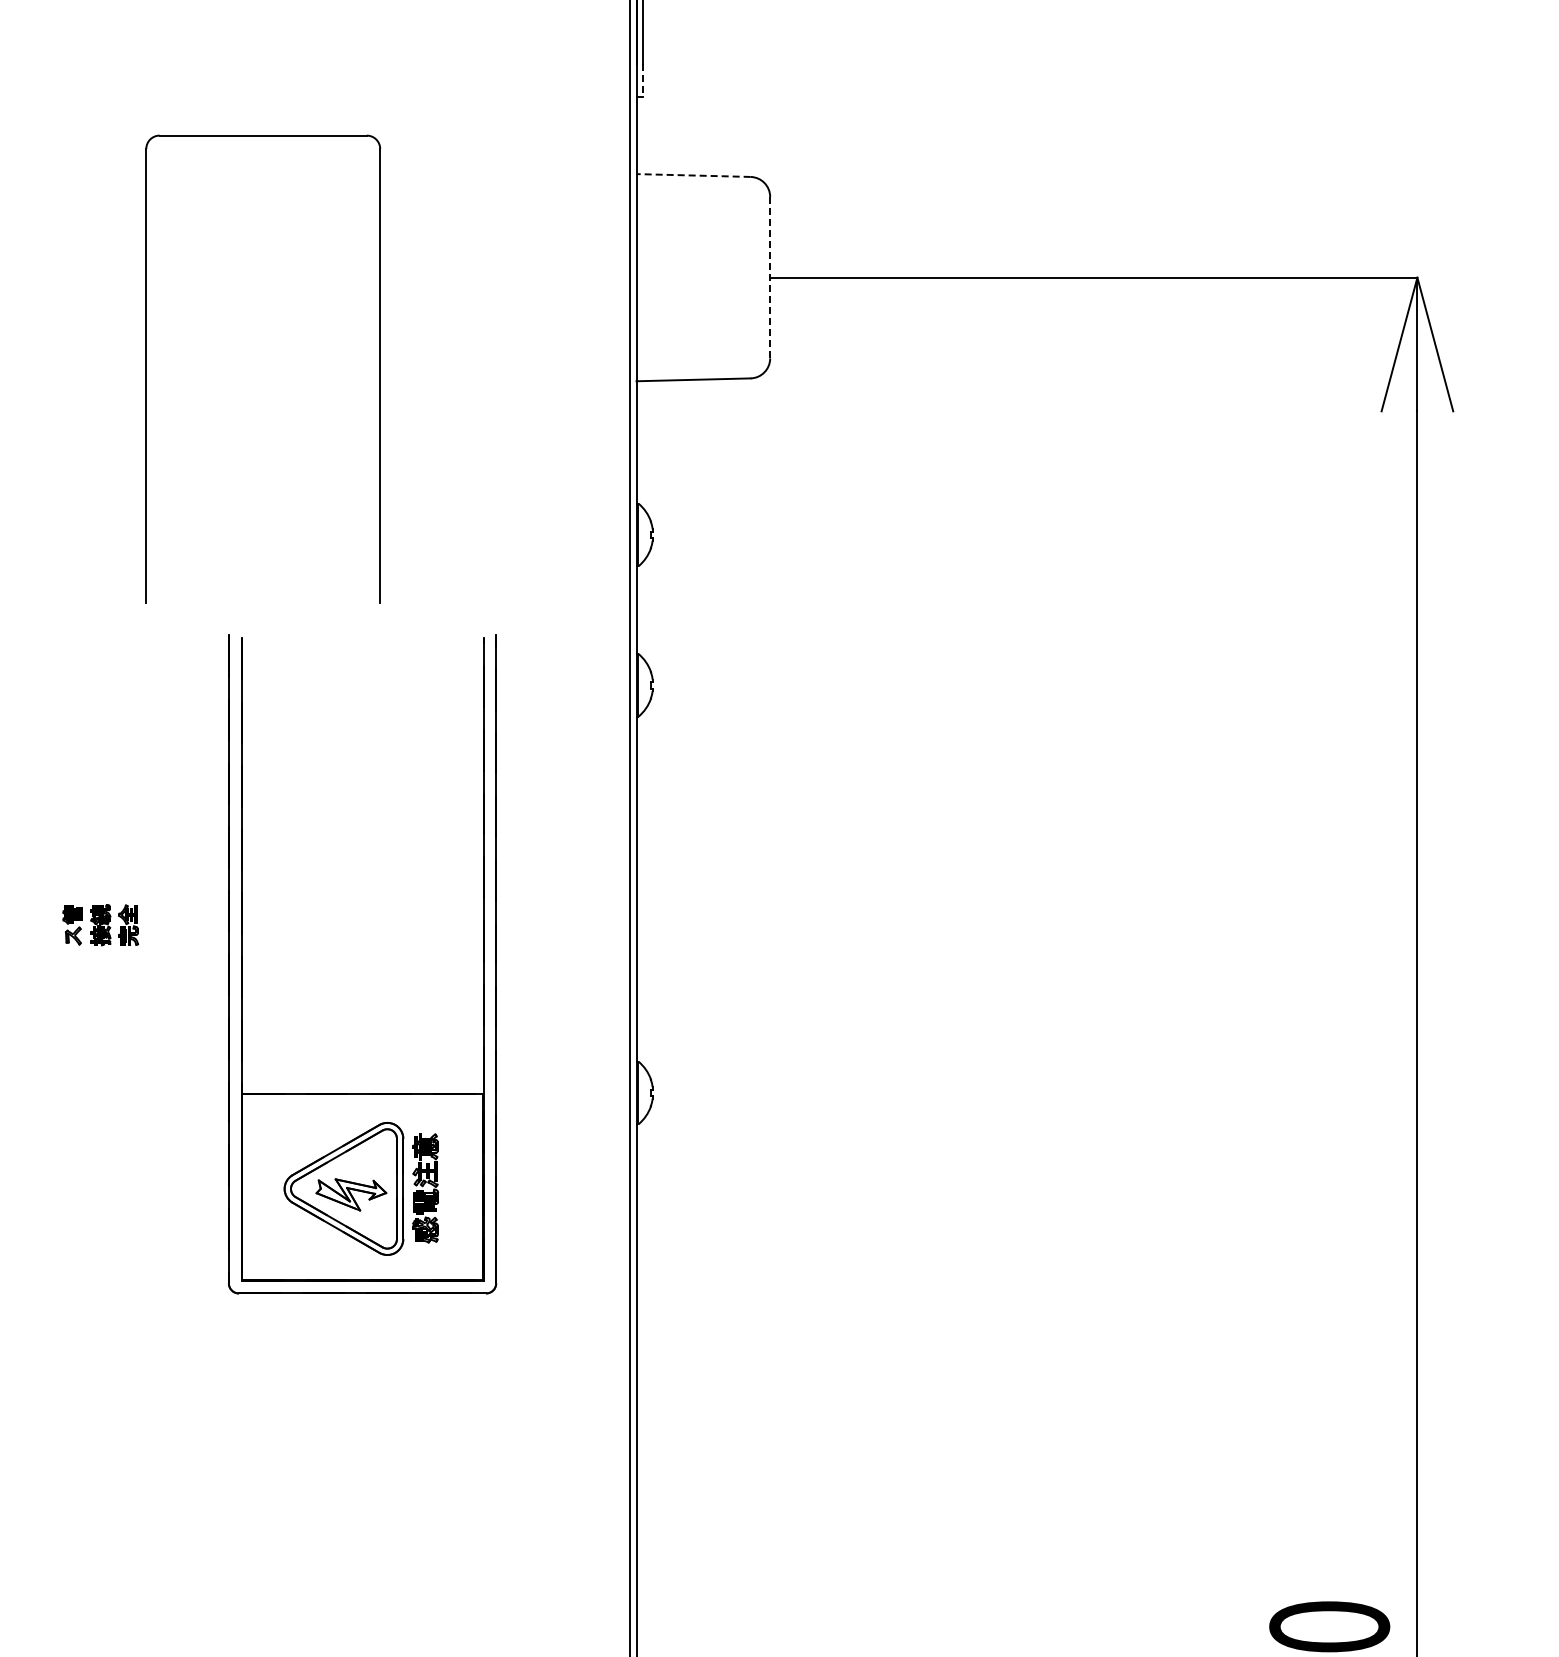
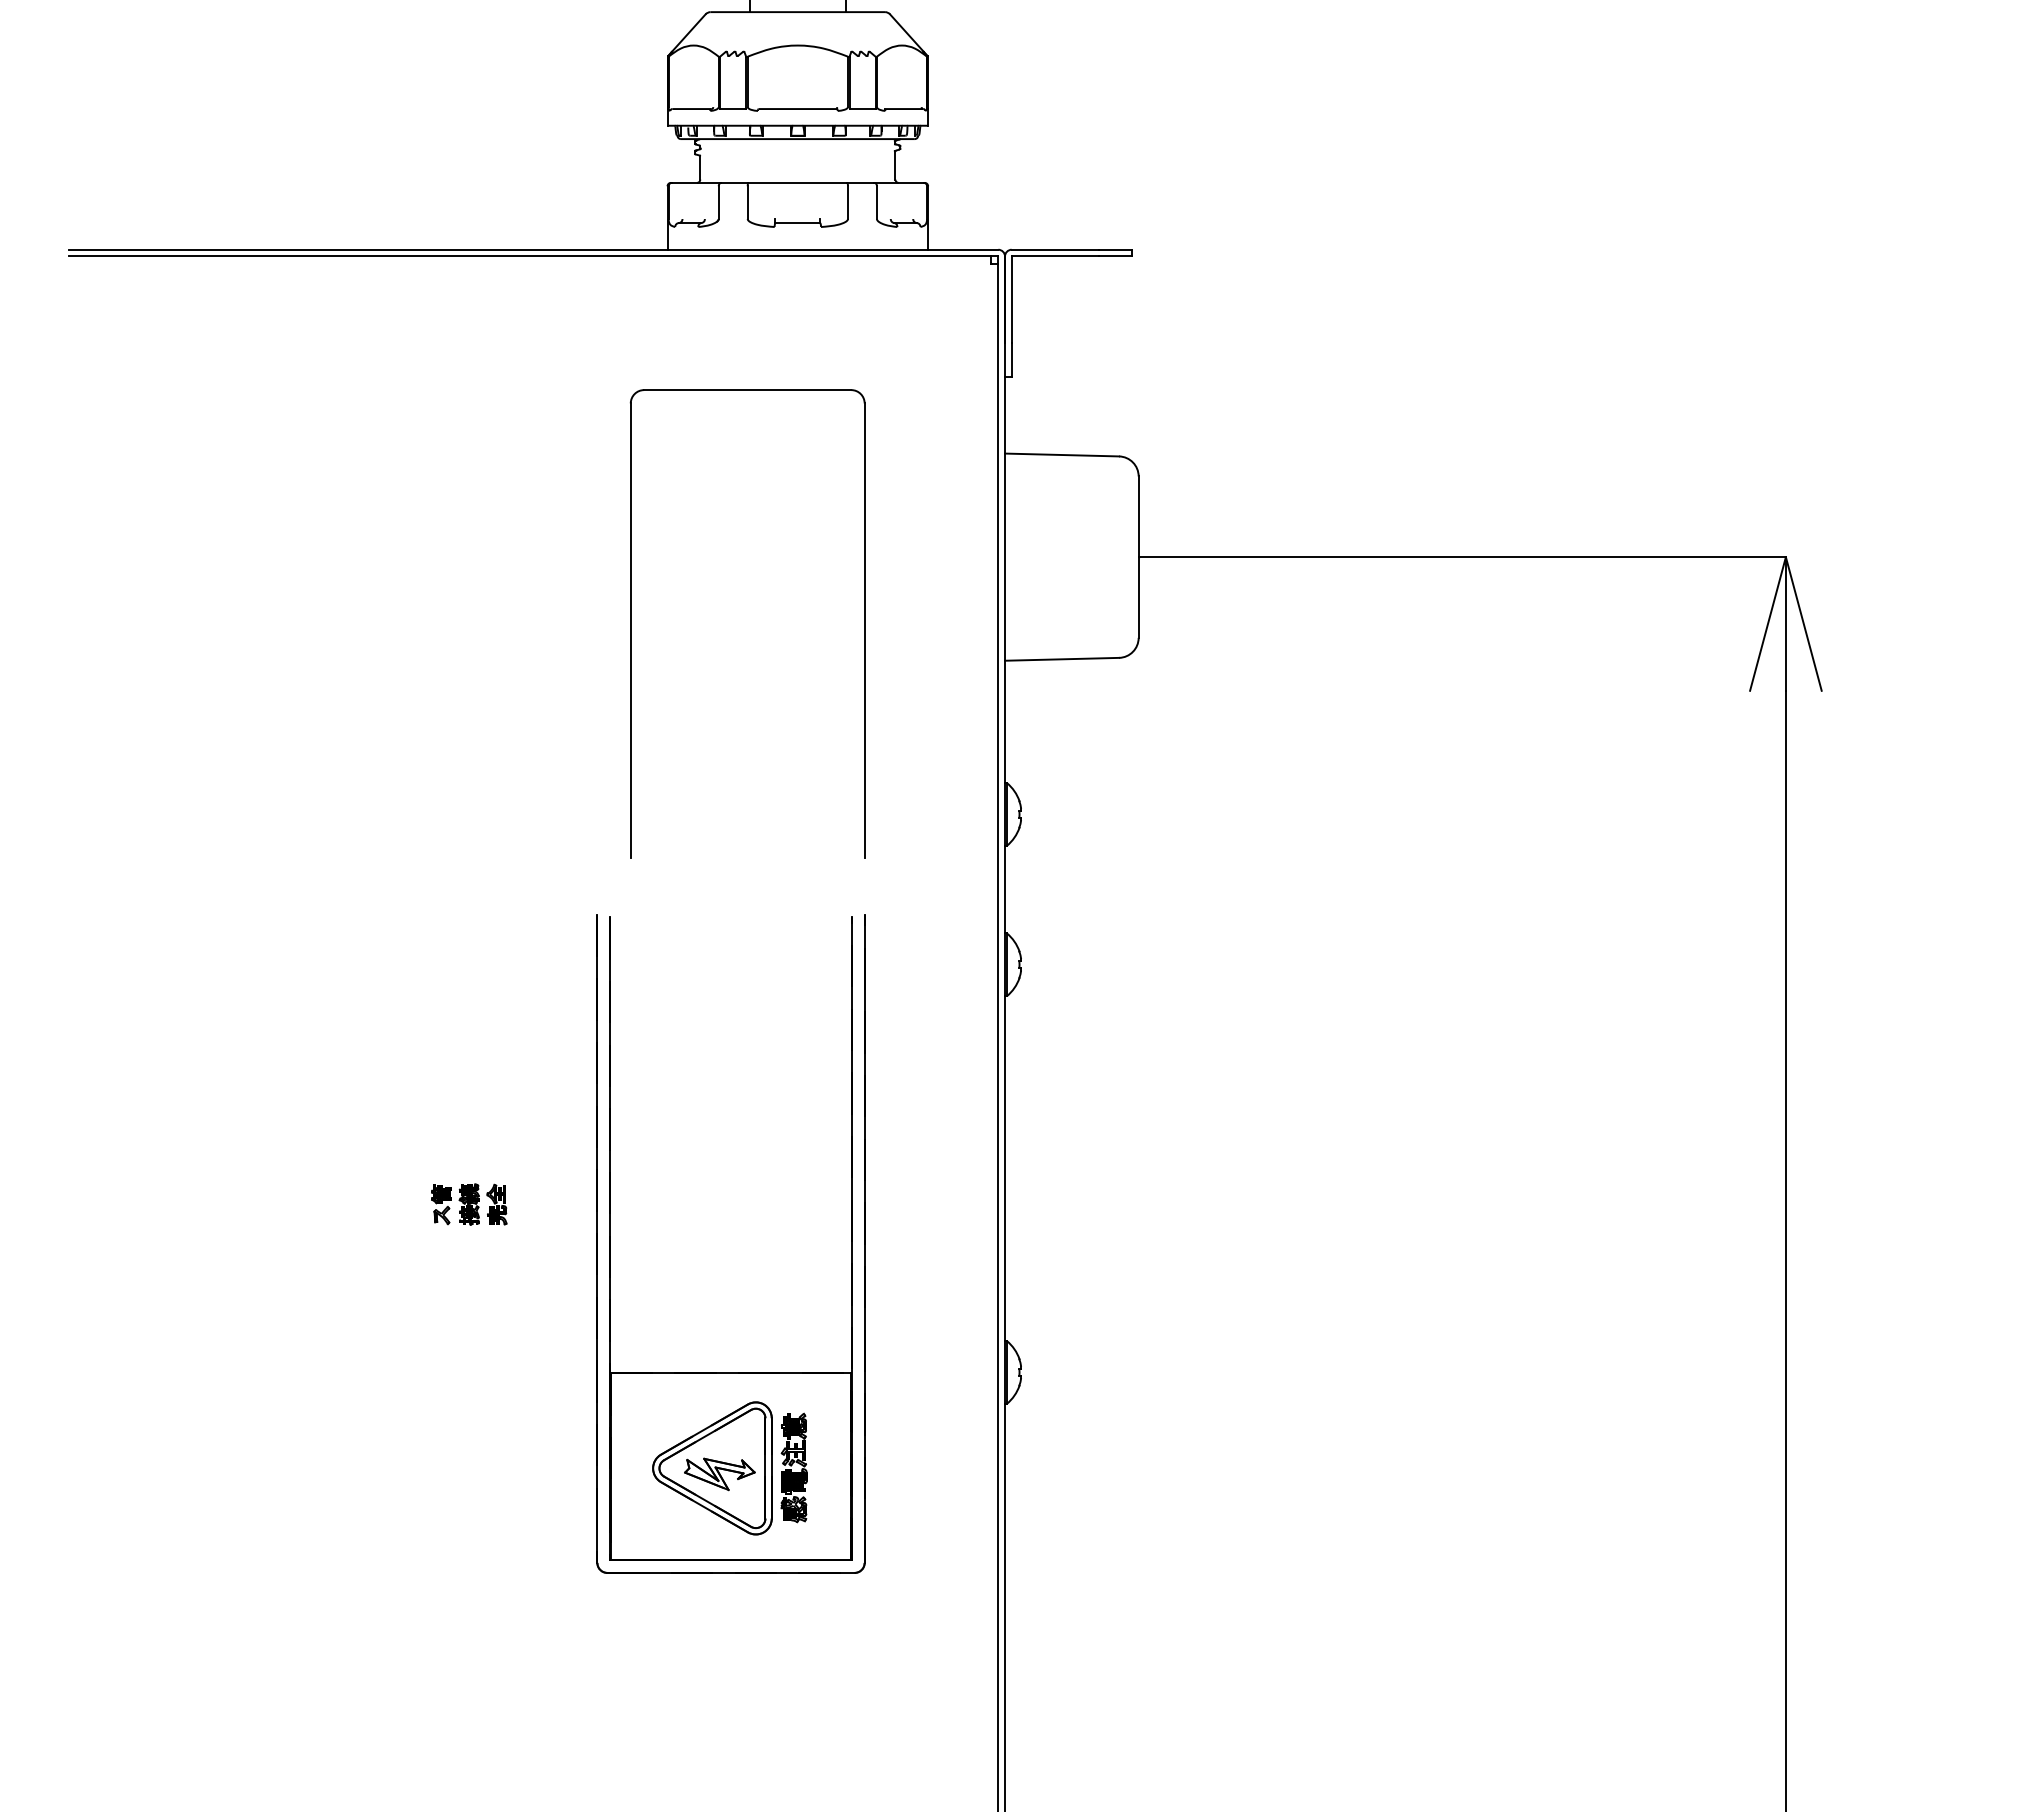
line: (643, 81) -> (1011, 360), dashed -> solid
line: (693, 176) -> (1061, 455), dashed -> solid
line: (770, 278) -> (1138, 557), dashed -> solid
part: (147, 369) -> (631, 623), moved

